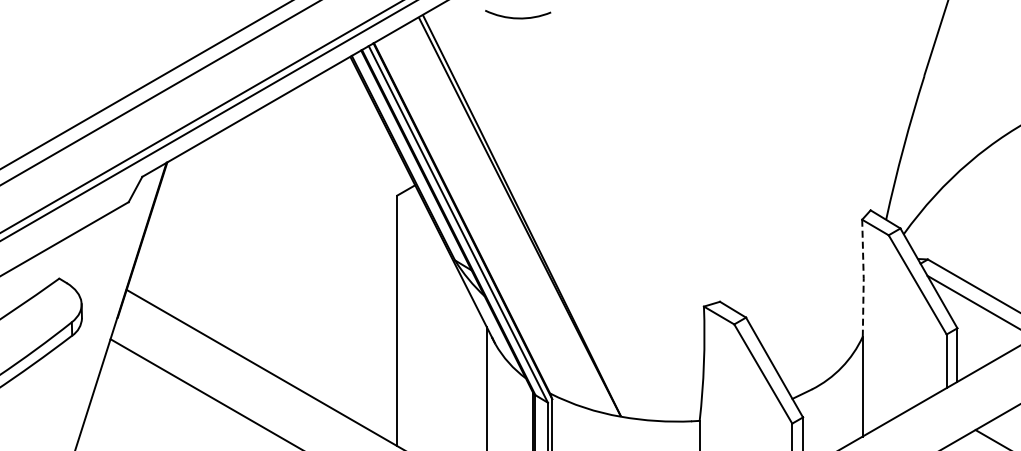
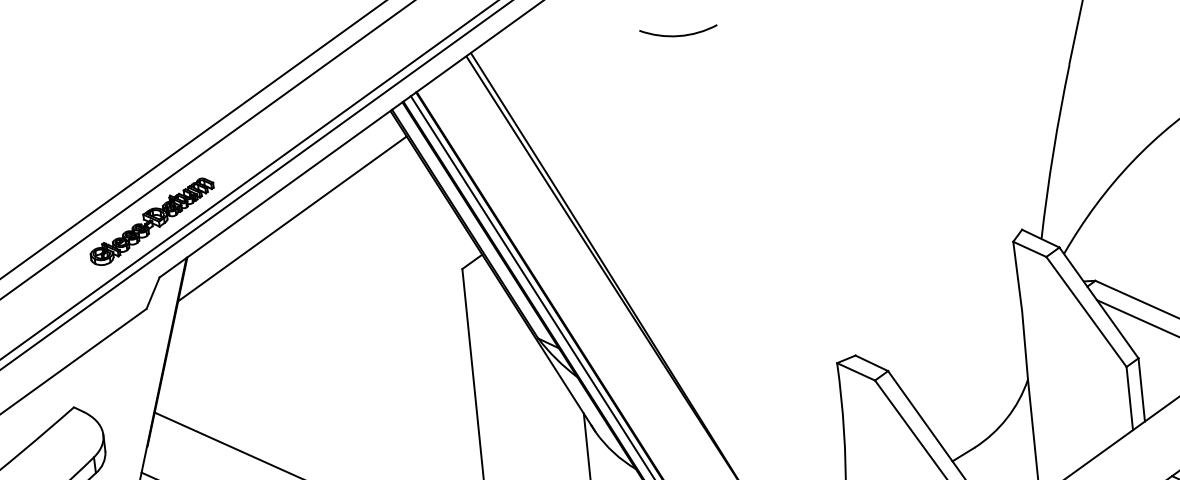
arc: (518, 17) -> (679, 34), moved
part: (140, 129) -> (151, 221), added
line: (258, 138) -> (291, 218), added
line: (863, 278) -> (1021, 310), dashed -> solid

